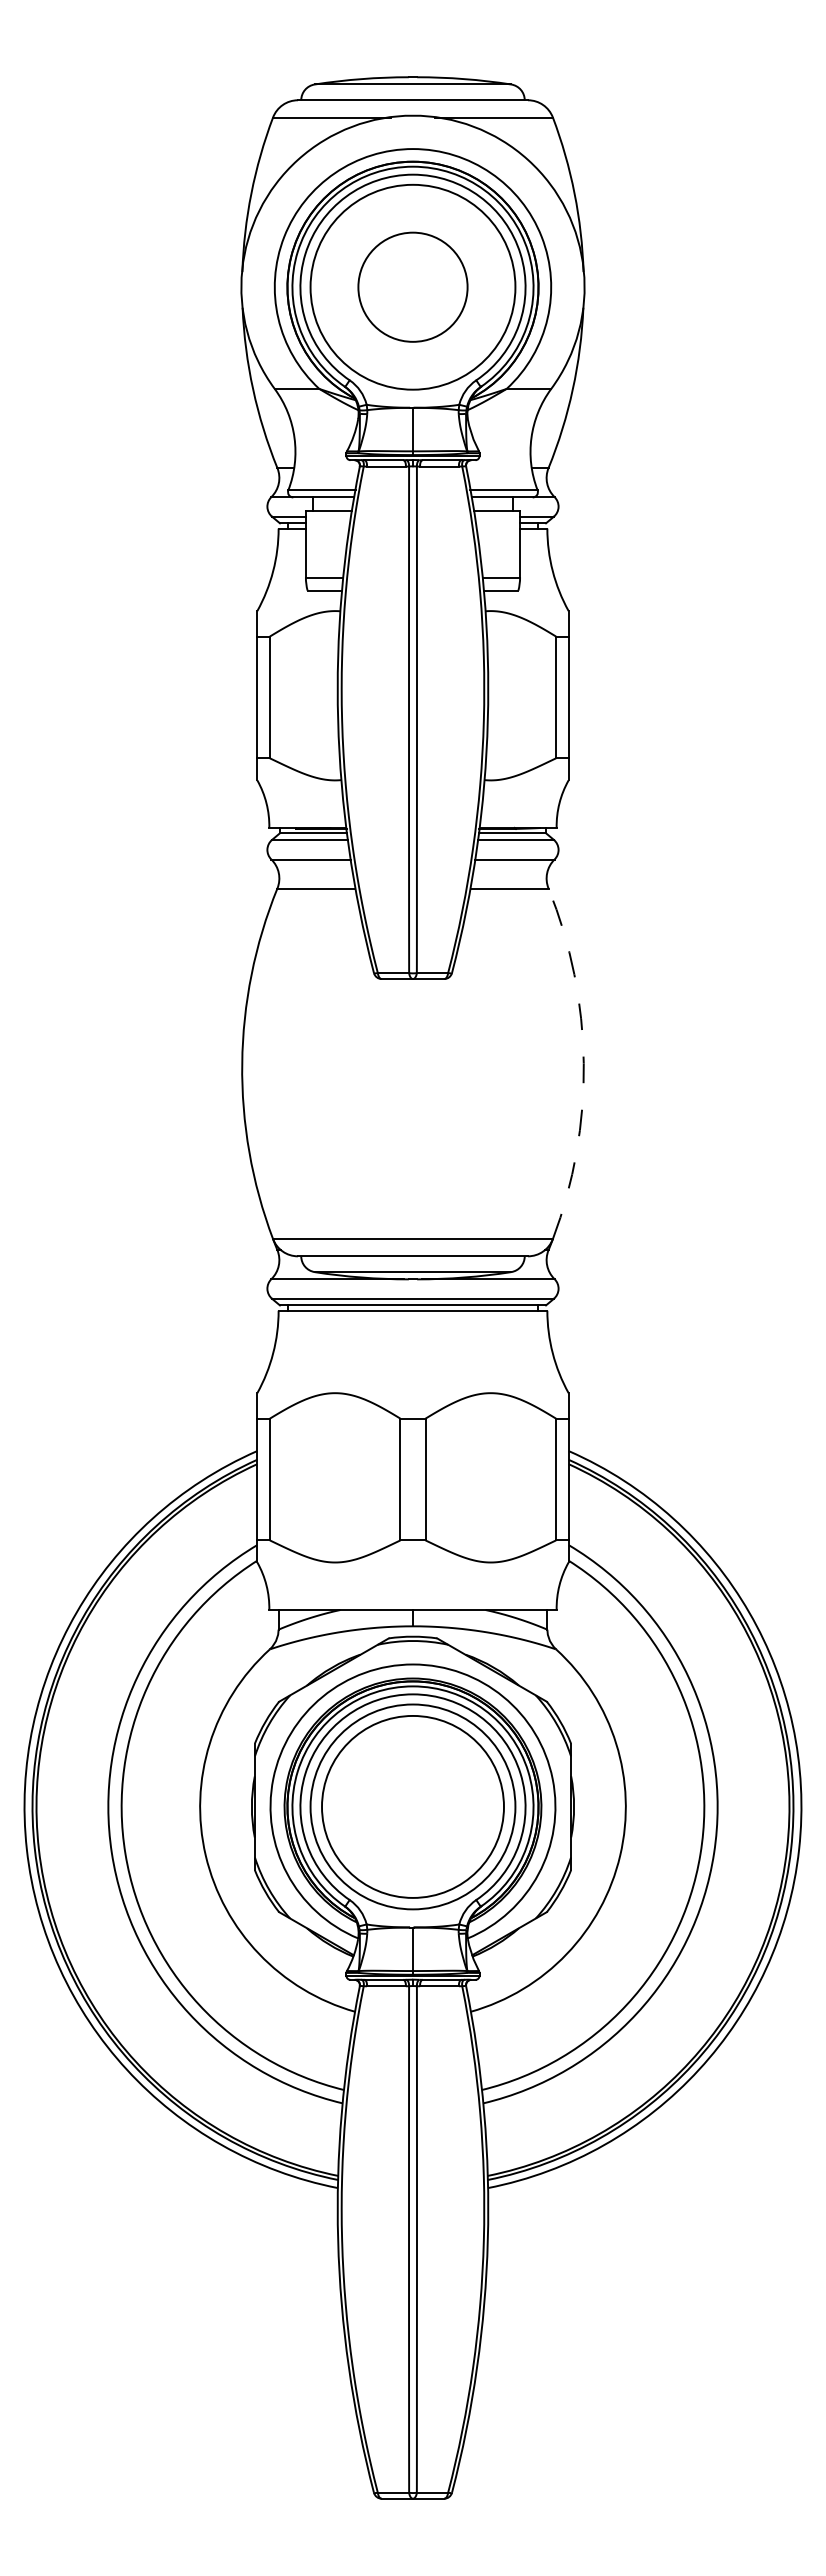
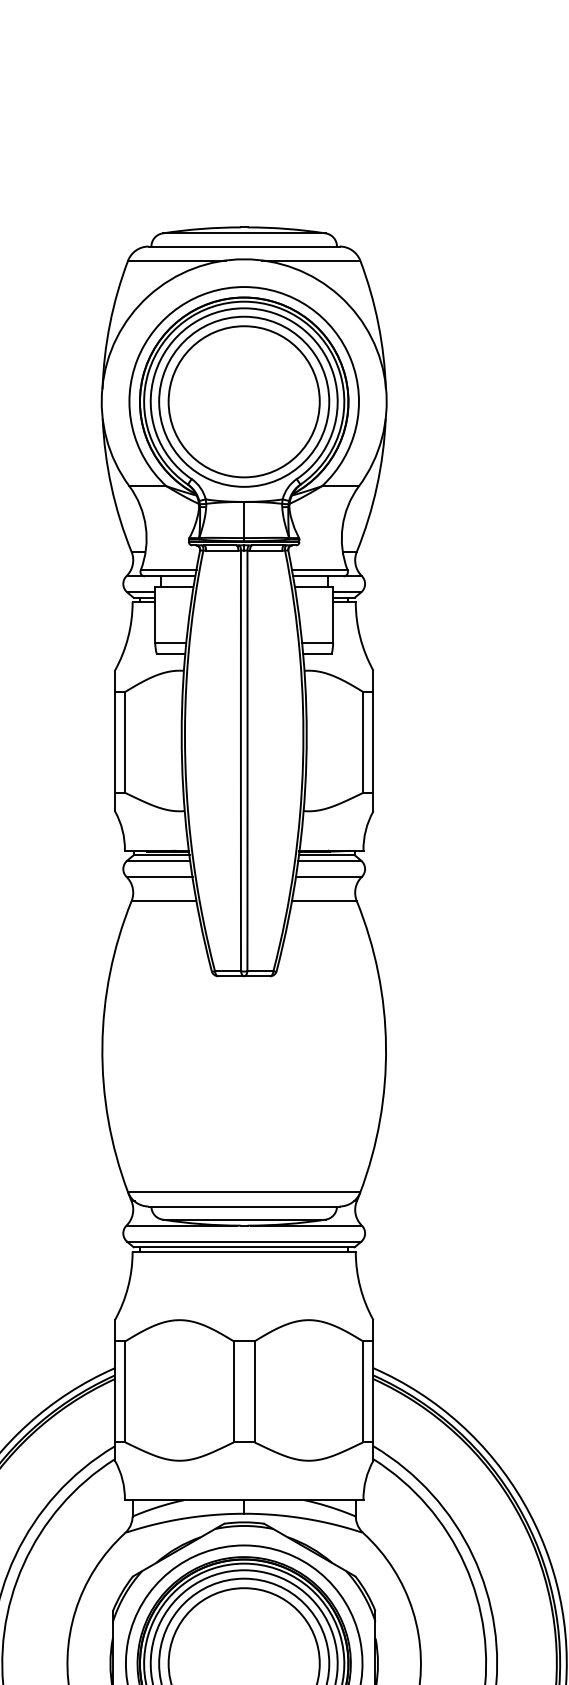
circle: (412, 287) -> (243, 402), size x1.67
arc: (583, 1063) -> (385, 1046), dashed -> solid

